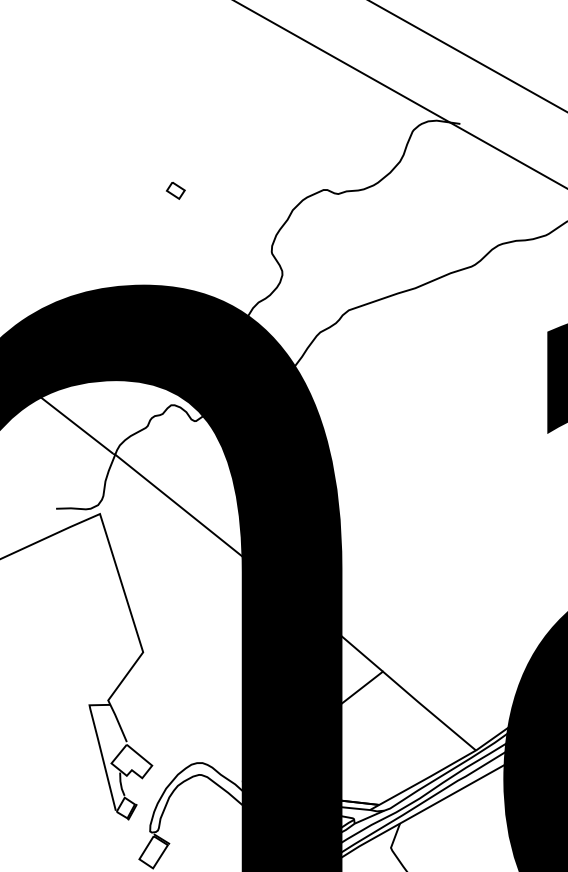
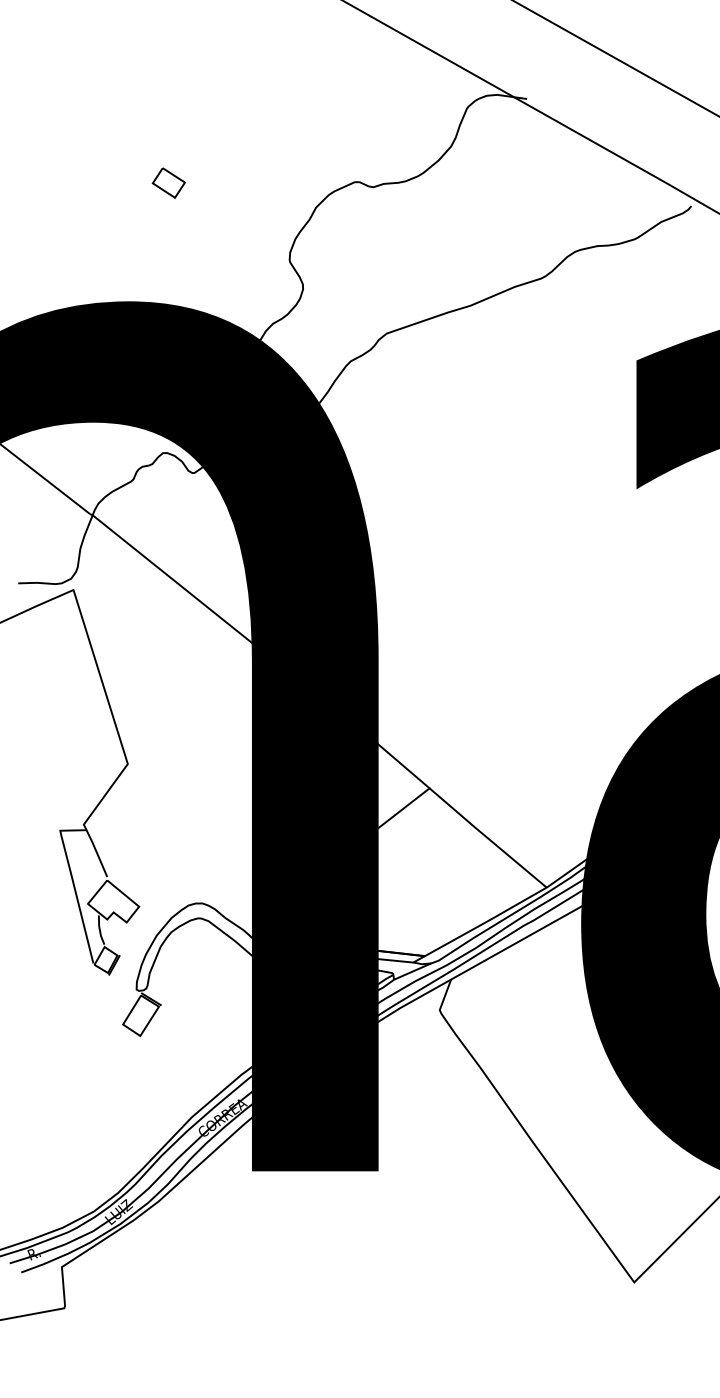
part: (175, 190) -> (168, 182), size x1.43

